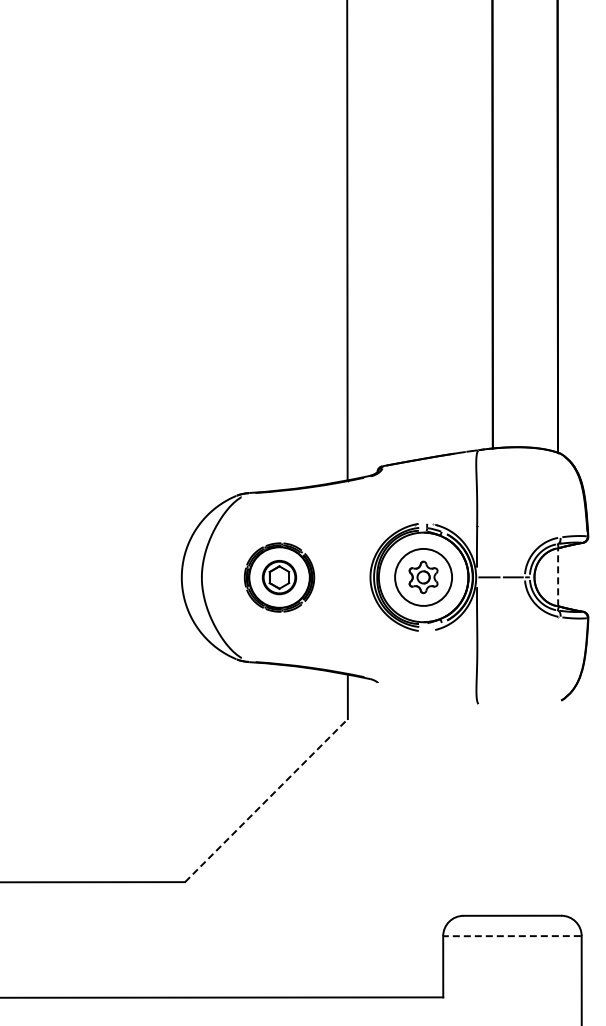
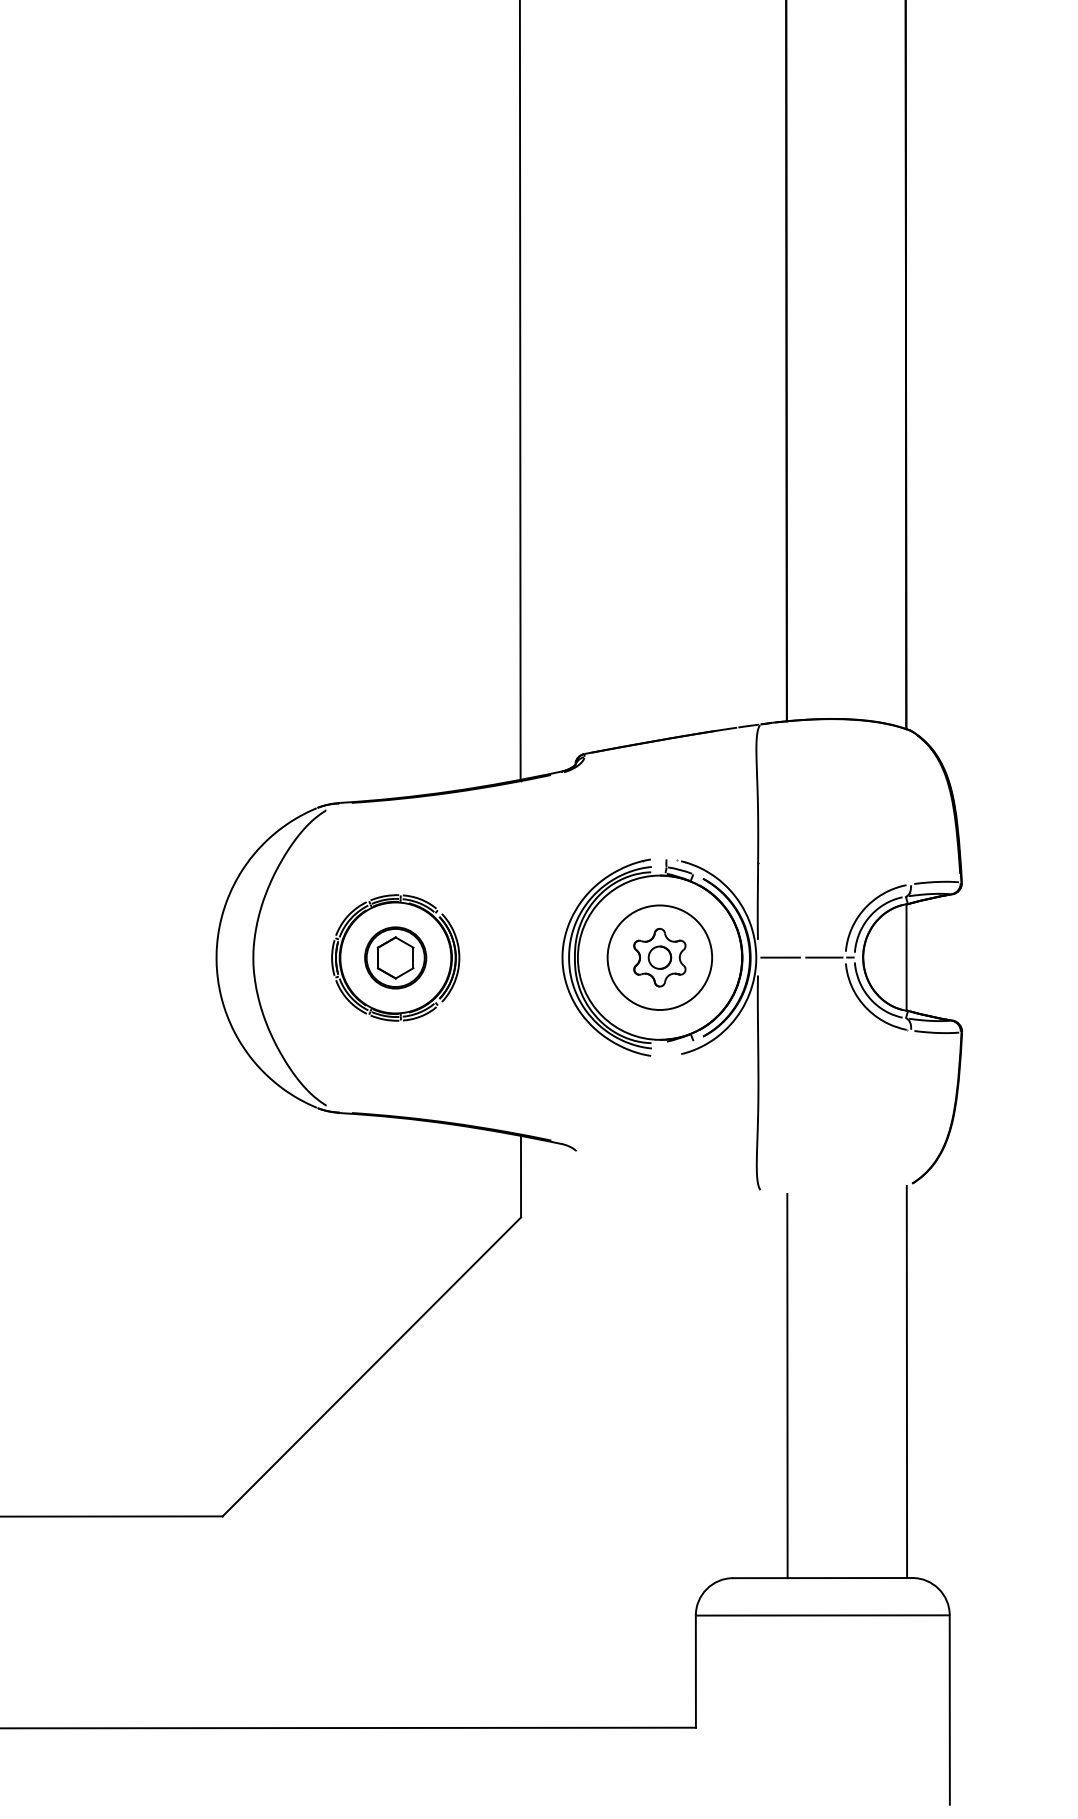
line: (558, 576) -> (907, 956), dashed -> solid
line: (266, 800) -> (371, 1366), dashed -> solid
line: (558, 808) -> (907, 1381), added
line: (493, 810) -> (788, 1385), added
line: (511, 936) -> (821, 1616), dashed -> solid

